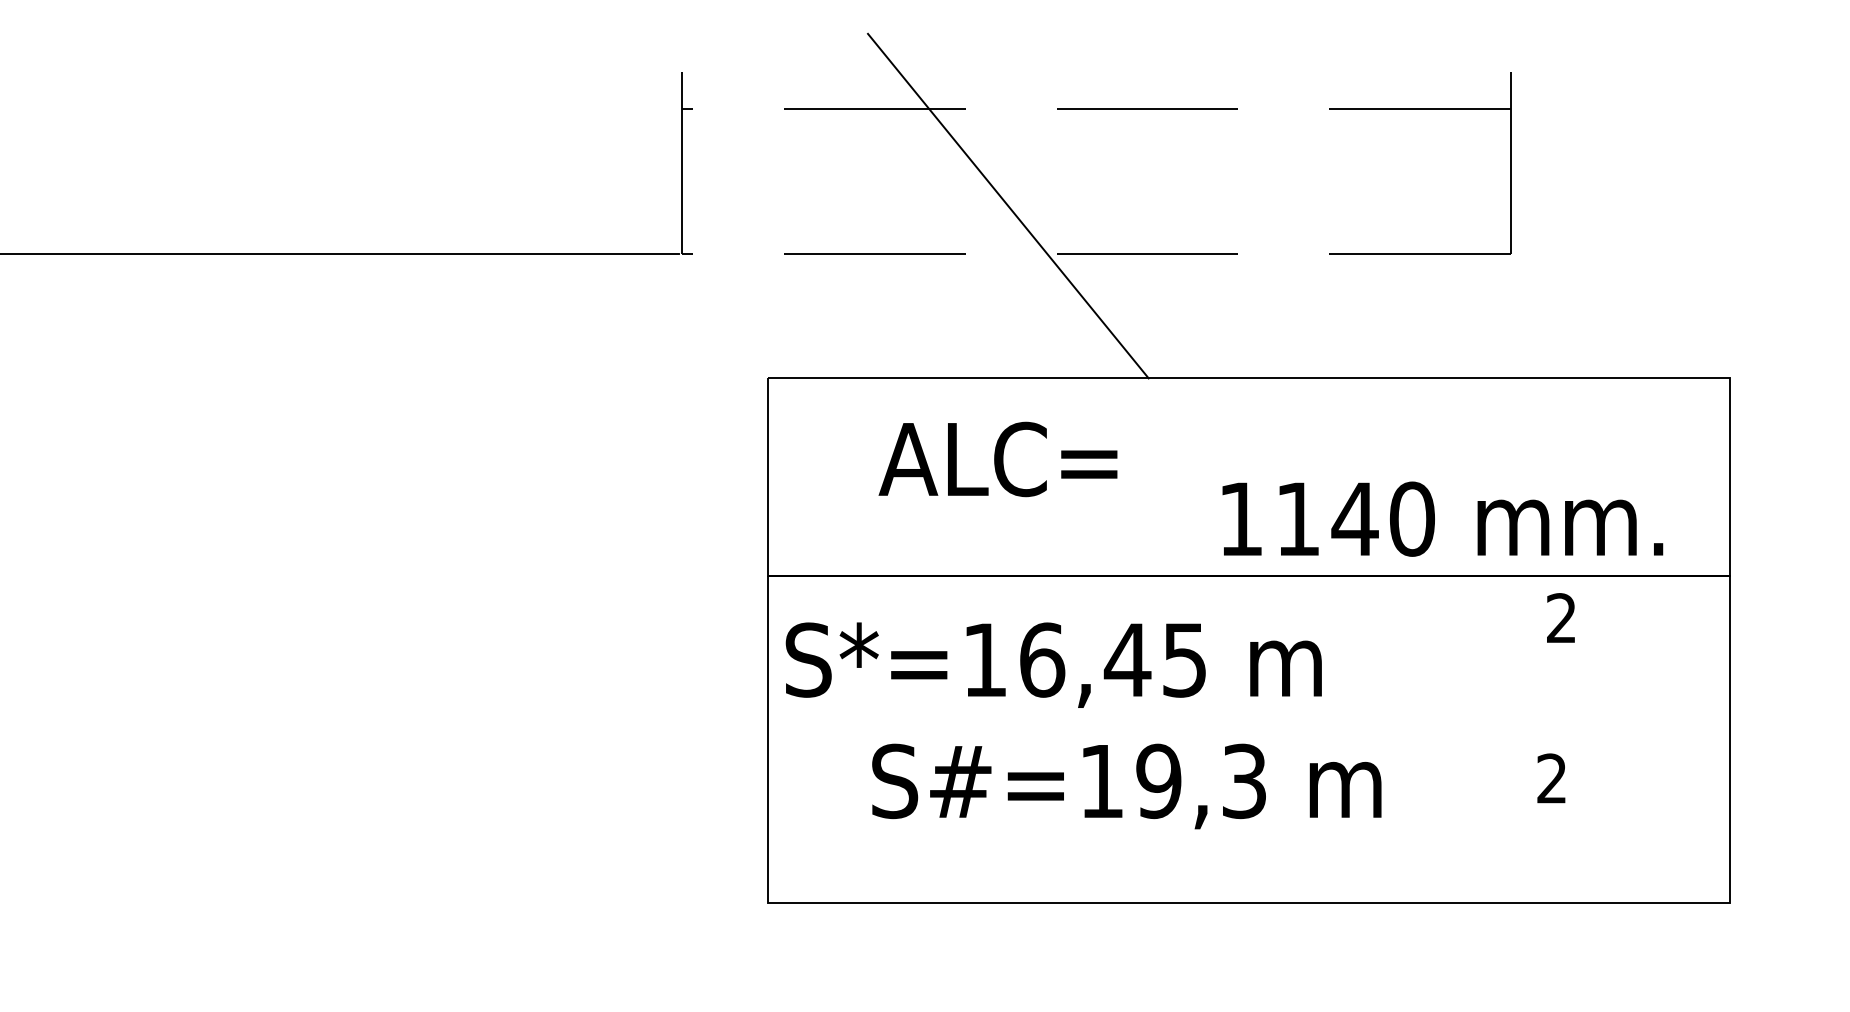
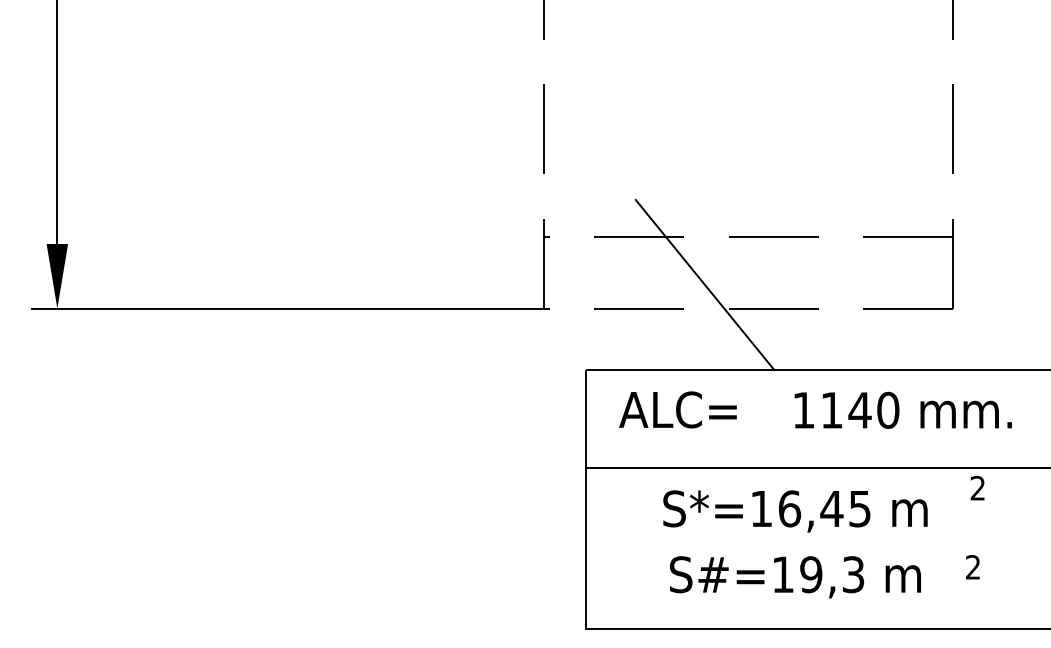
text: (997, 458) -> (677, 409), moved
text: (1441, 517) -> (902, 409), moved
text: (1053, 665) -> (795, 511), moved
text: (1124, 787) -> (794, 577), moved

